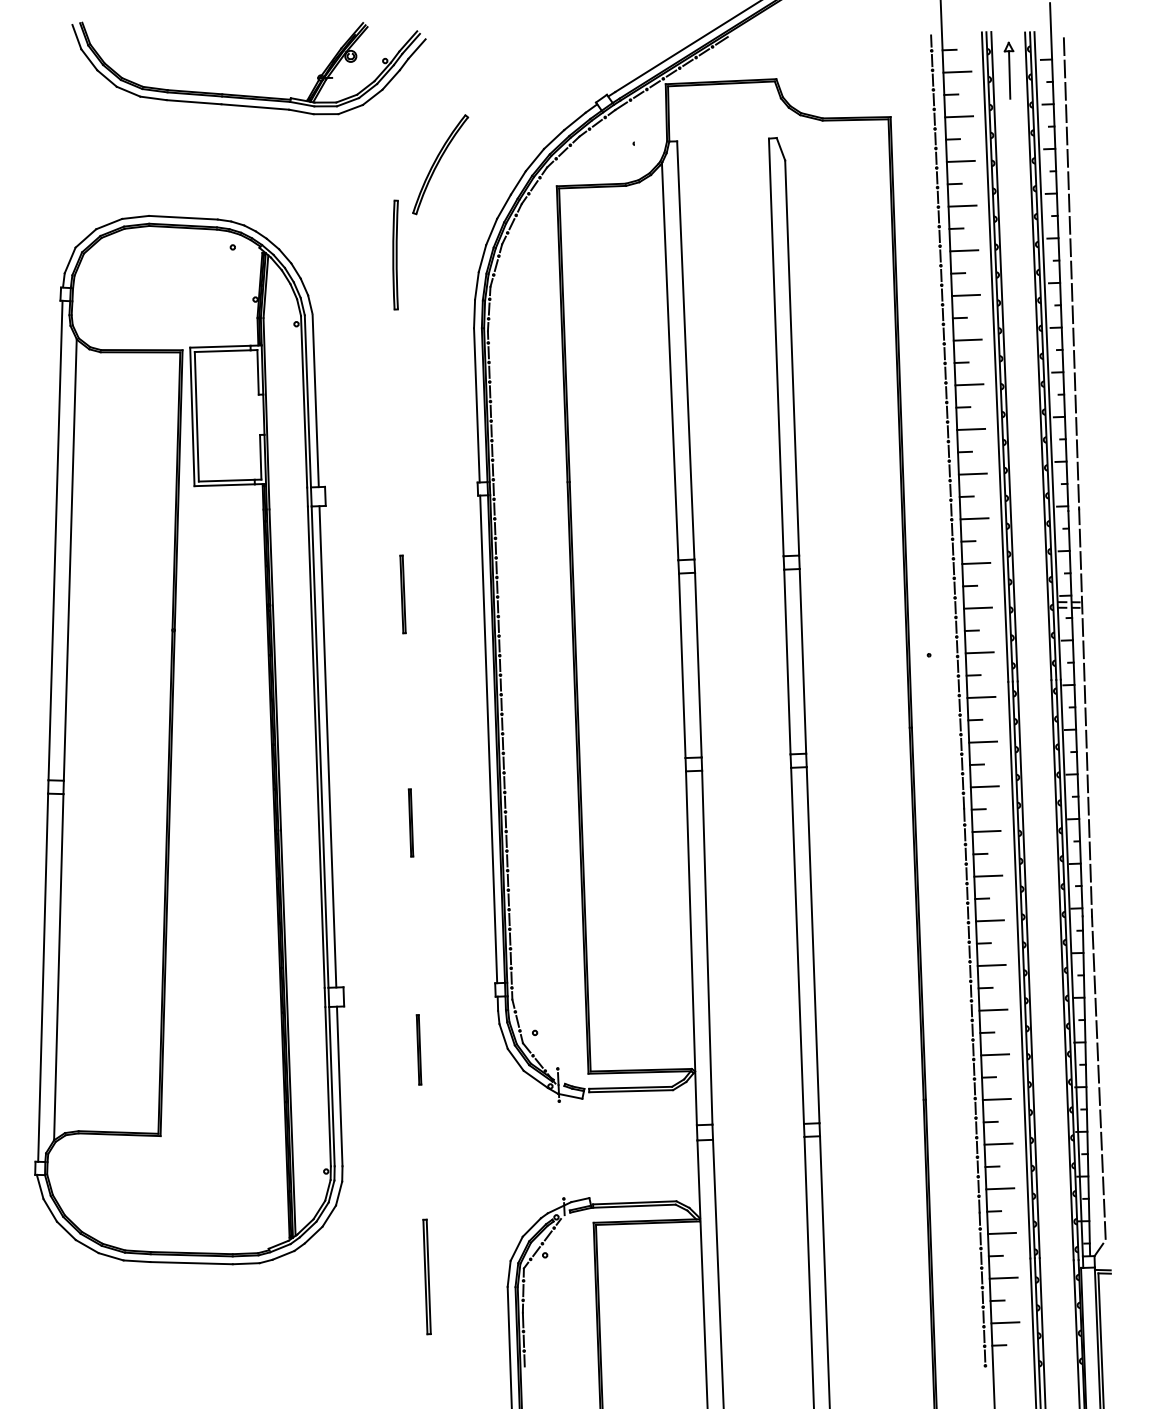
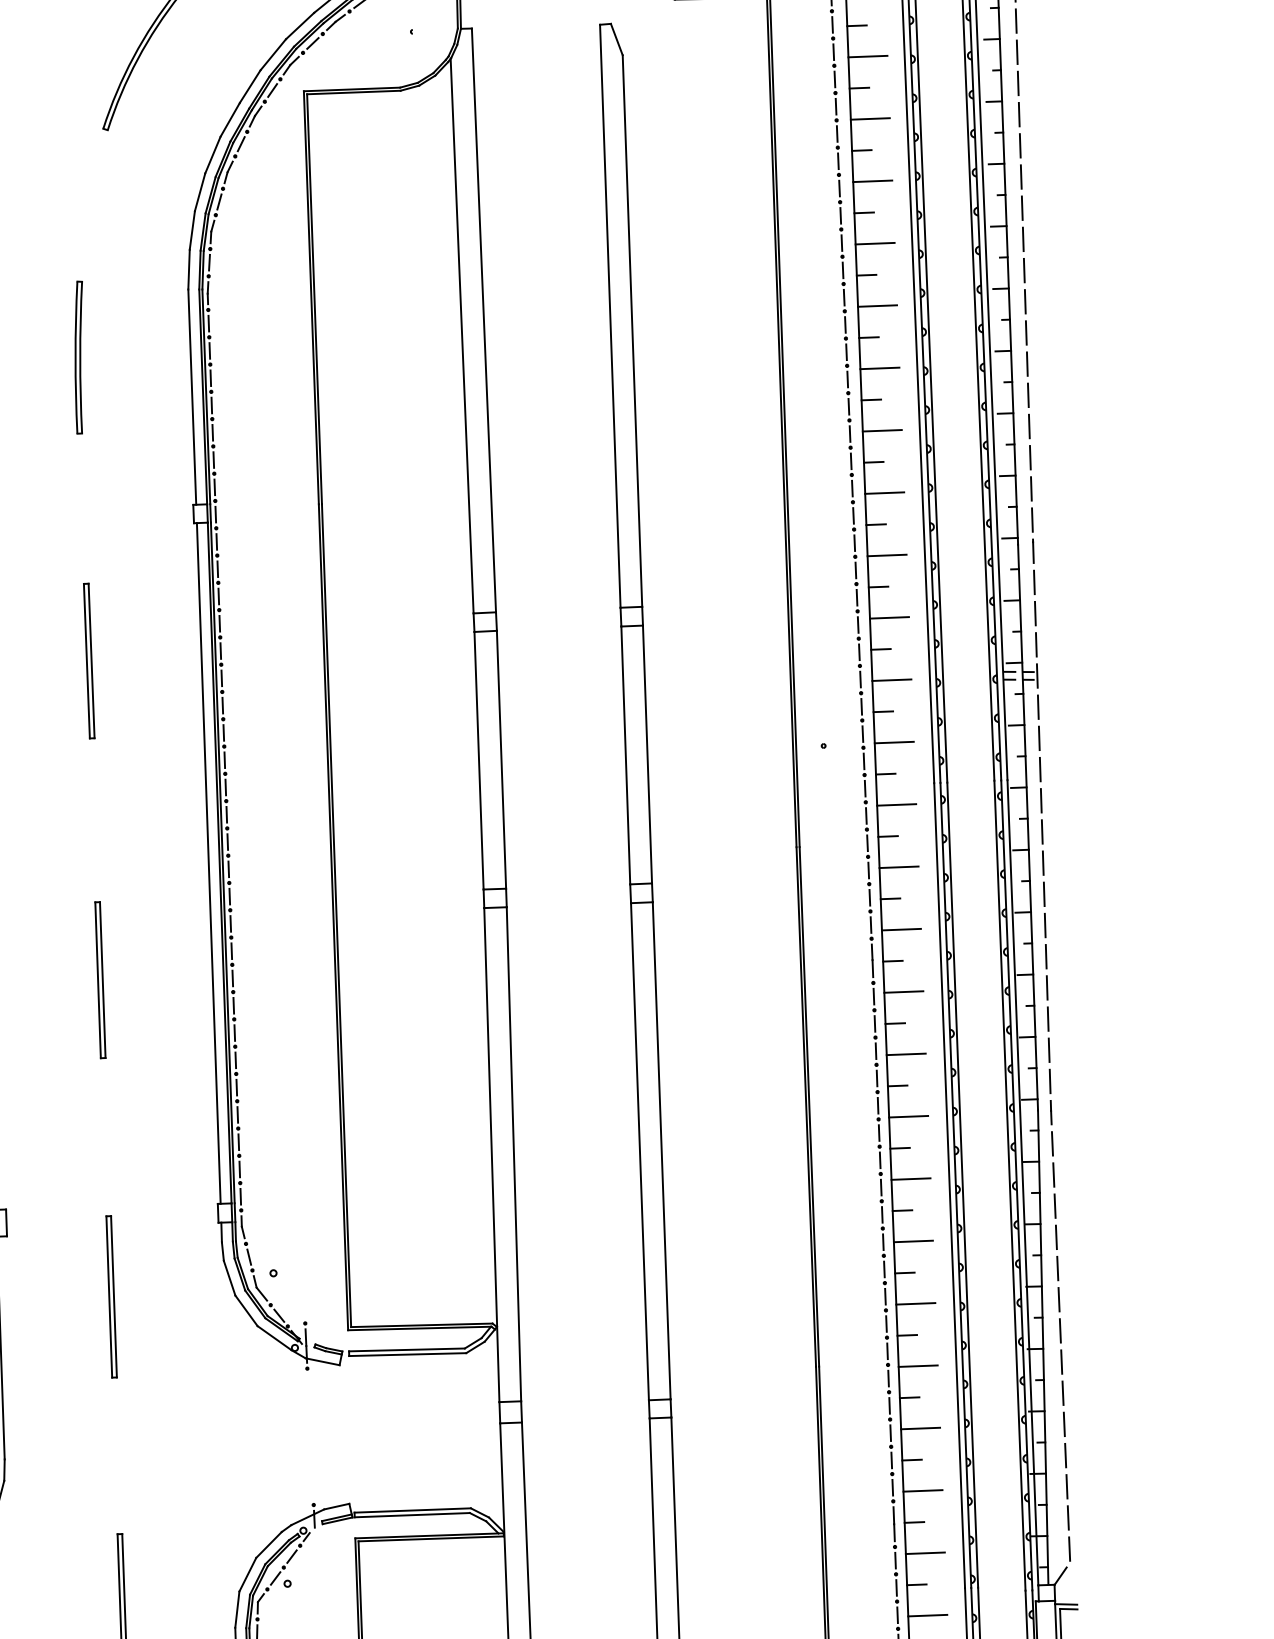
part: (395, 254) -> (78, 356), moved
part: (402, 594) -> (88, 661), size x1.43
part: (410, 822) -> (99, 979), size x1.67
part: (418, 1049) -> (110, 1296), size x1.67

